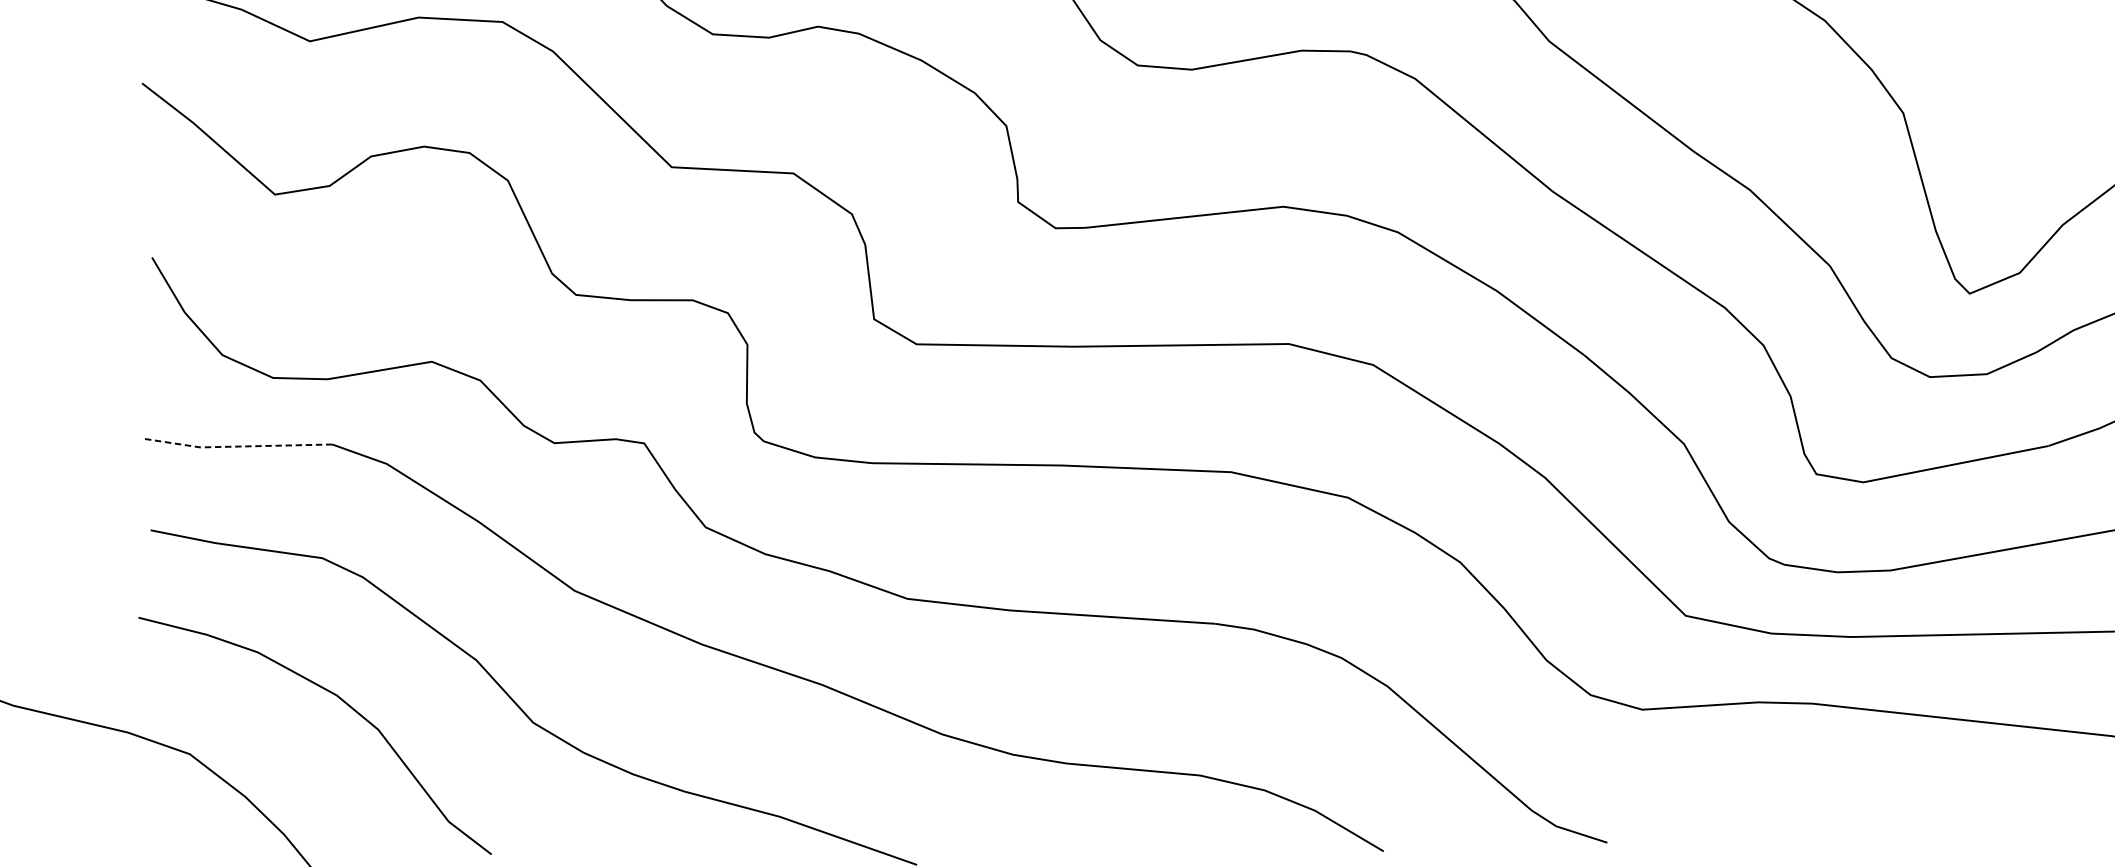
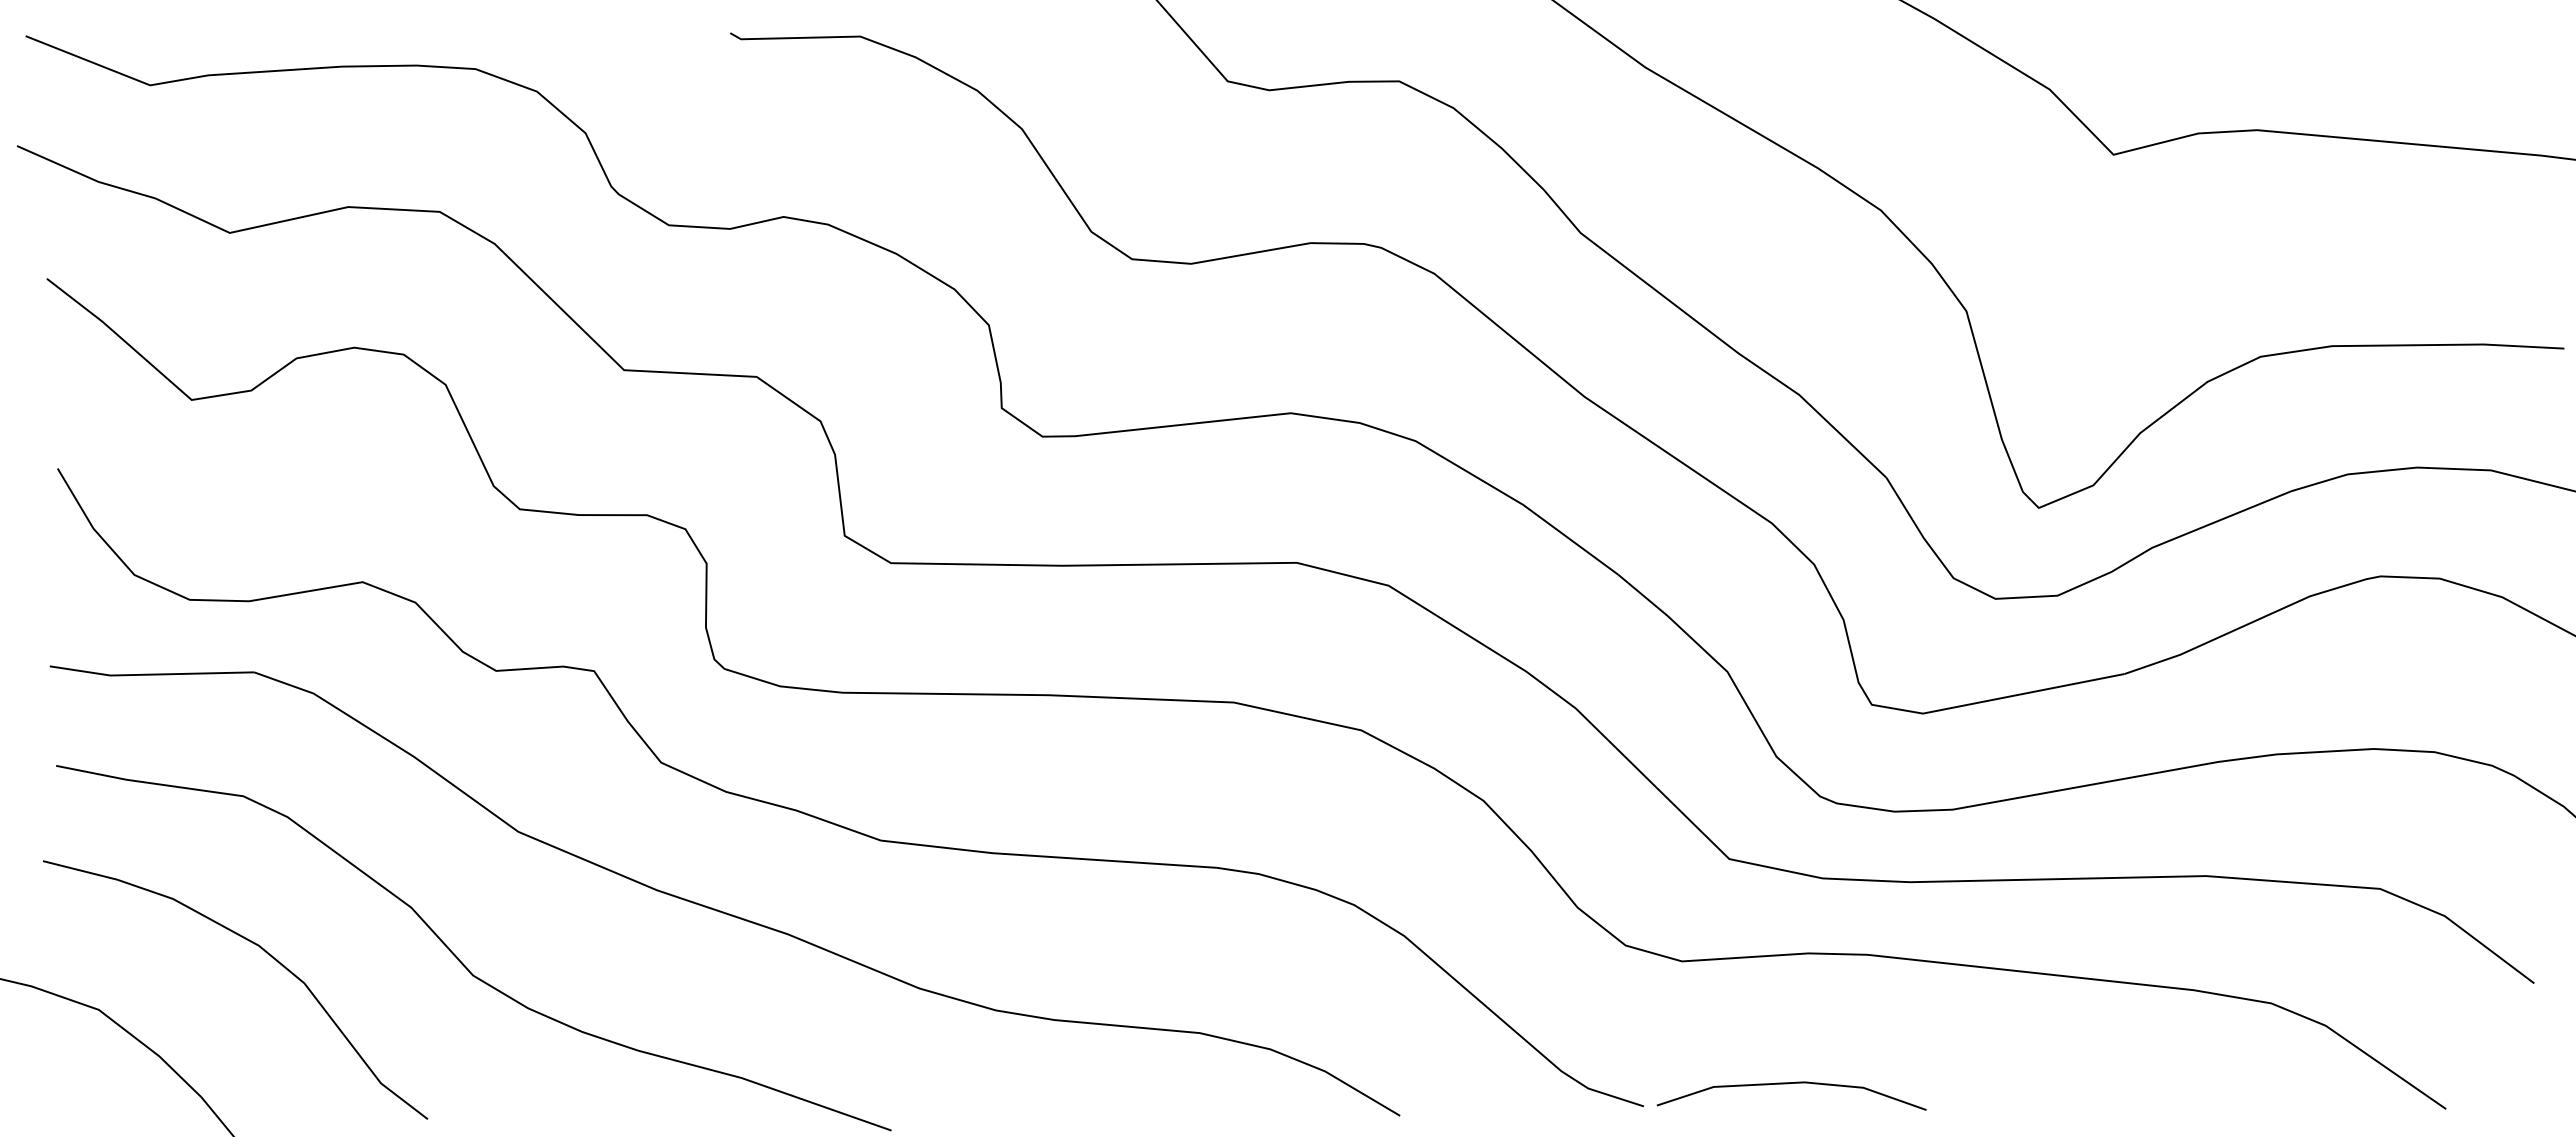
line: (237, 446) -> (150, 674), dashed -> solid
line: (1740, 822) -> (1788, 1084), added

